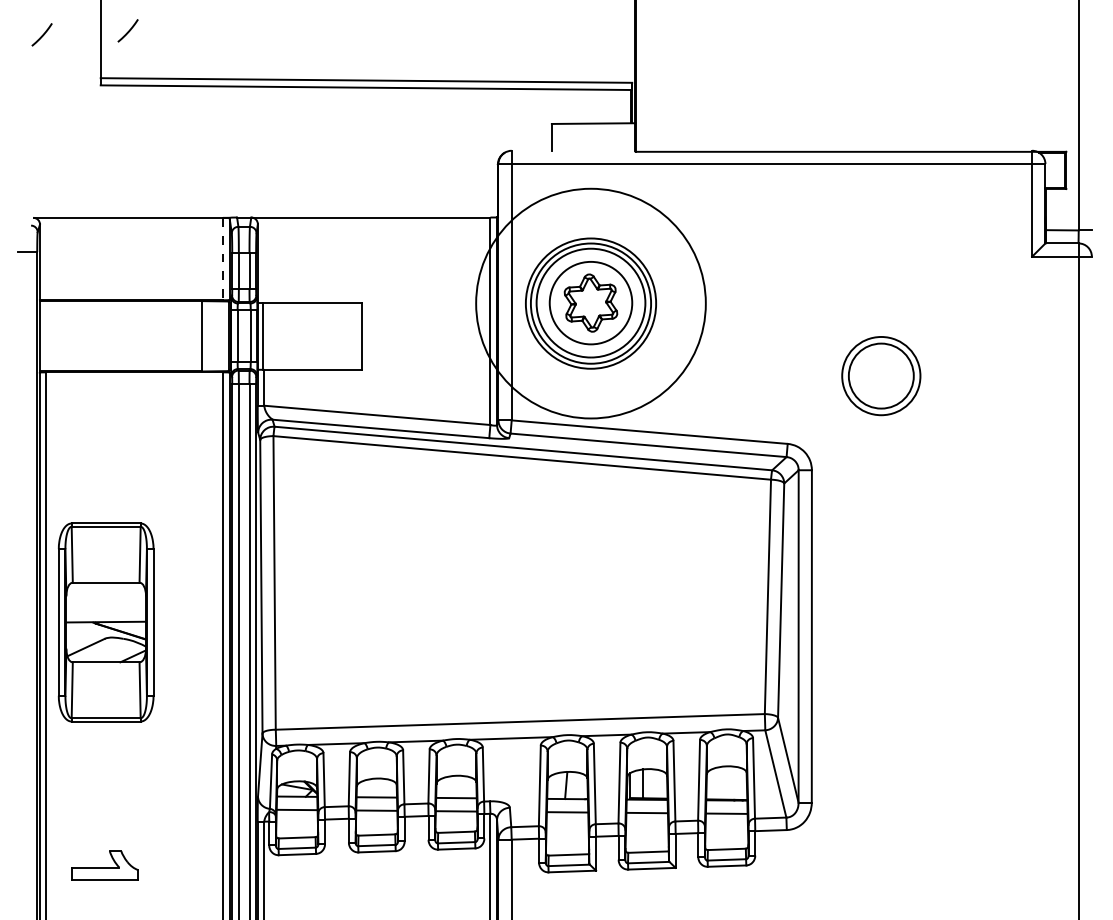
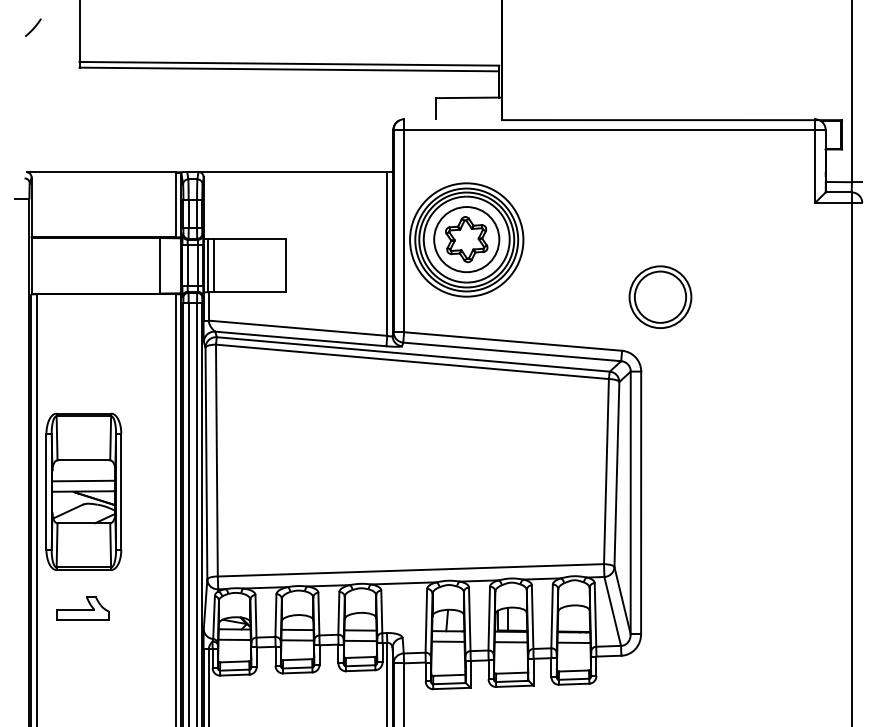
curve: (128, 30) -> (101, 24), removed
line: (222, 259) -> (175, 205), dashed -> solid
circle: (590, 303) -> (466, 239), size x0.62
line: (271, 335) -> (214, 265), added
part: (881, 376) -> (660, 297), moved
line: (105, 608) -> (83, 480), added
part: (104, 865) -> (82, 607), moved

